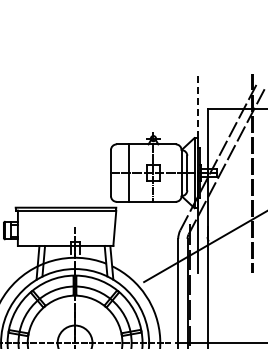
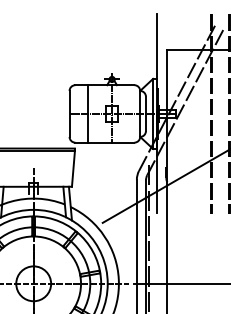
line: (198, 105) -> (157, 46), dashed -> solid

